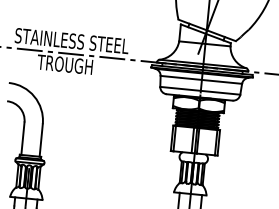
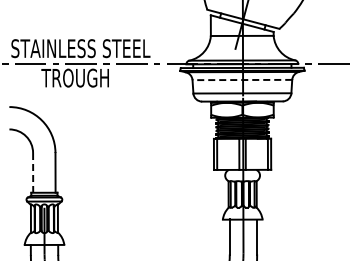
line: (201, 80) -> (242, 80), solid -> dashed
line: (23, 138) -> (33, 172), solid -> dashed

